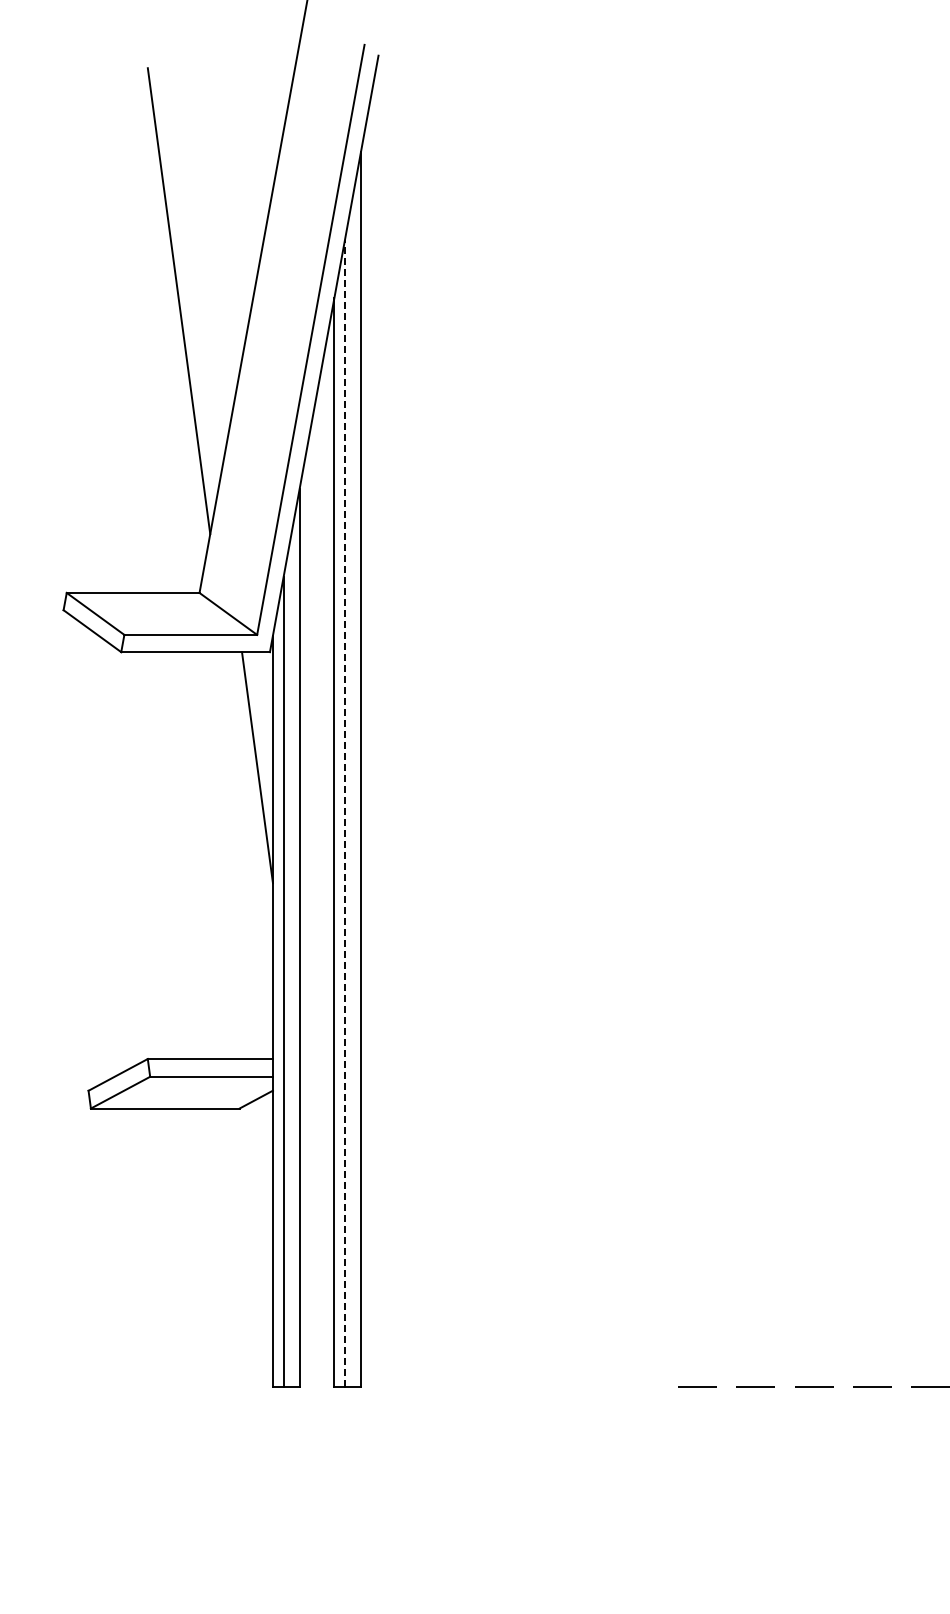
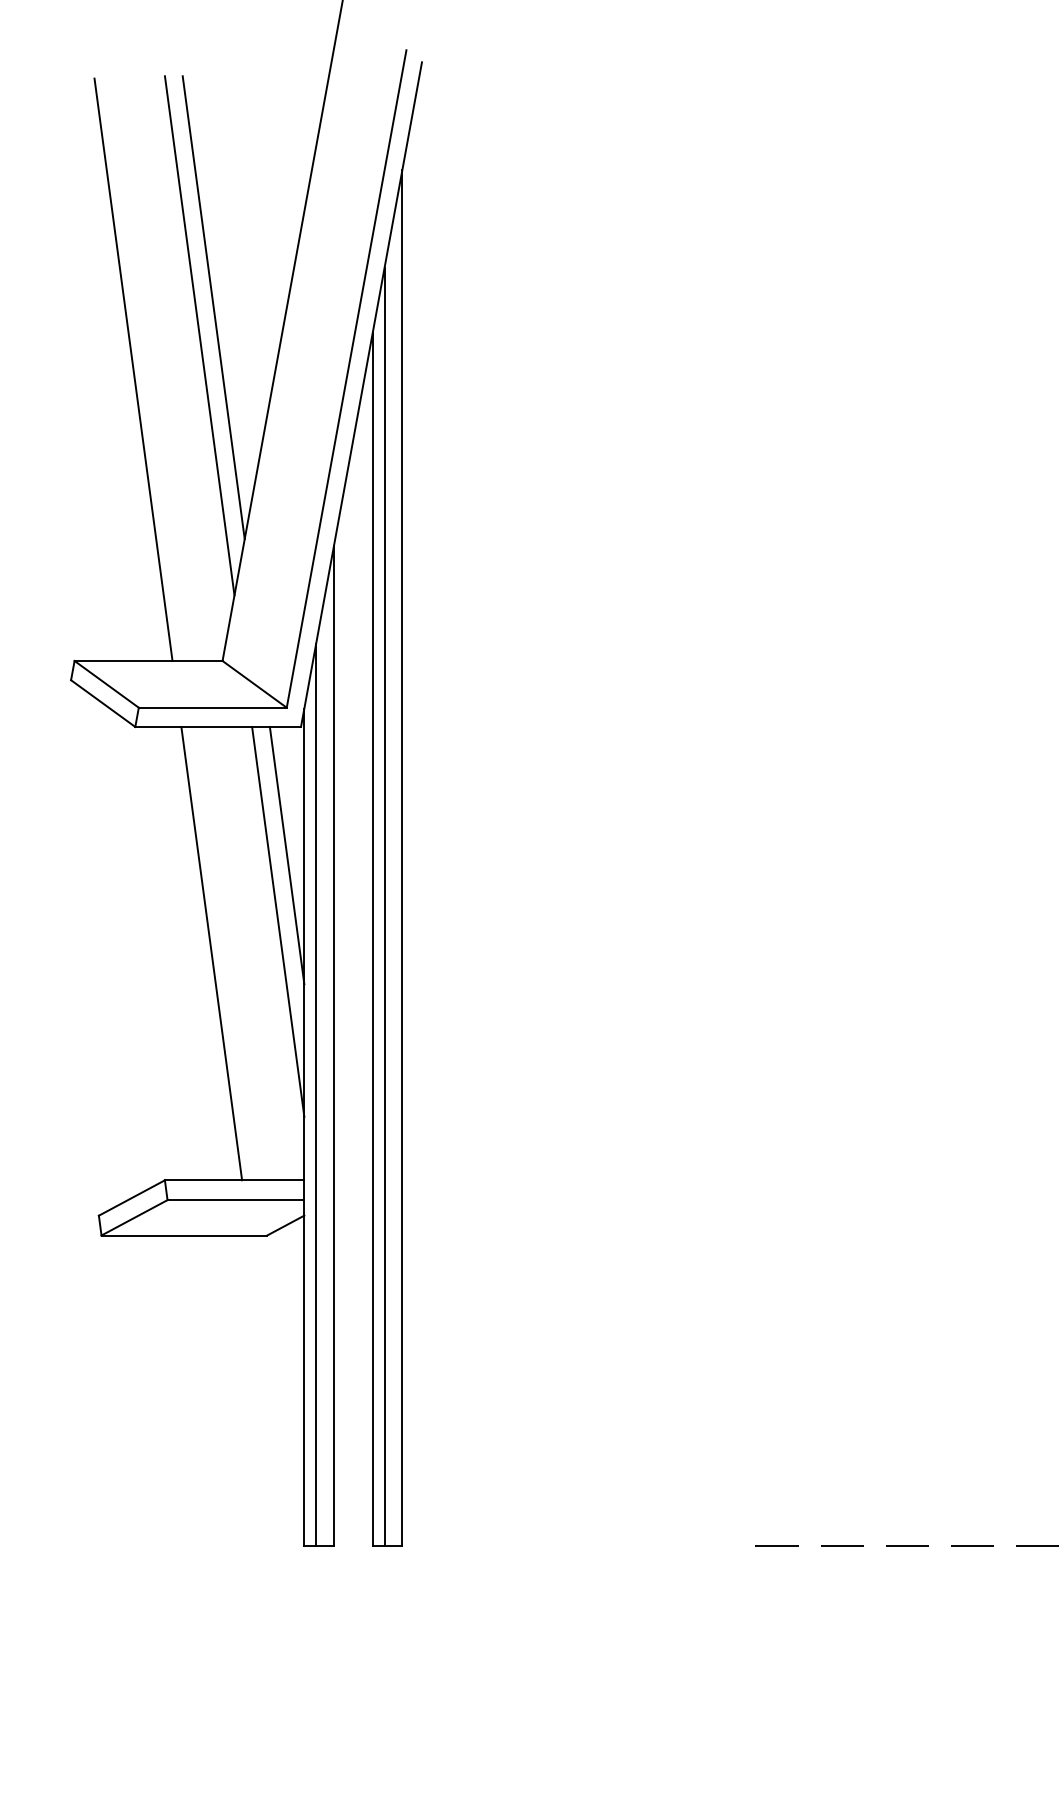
line: (191, 275) -> (213, 307), added
line: (119, 331) -> (133, 369), added
line: (344, 812) -> (384, 905), dashed -> solid
line: (249, 827) -> (278, 922), added
line: (189, 855) -> (211, 953), added

